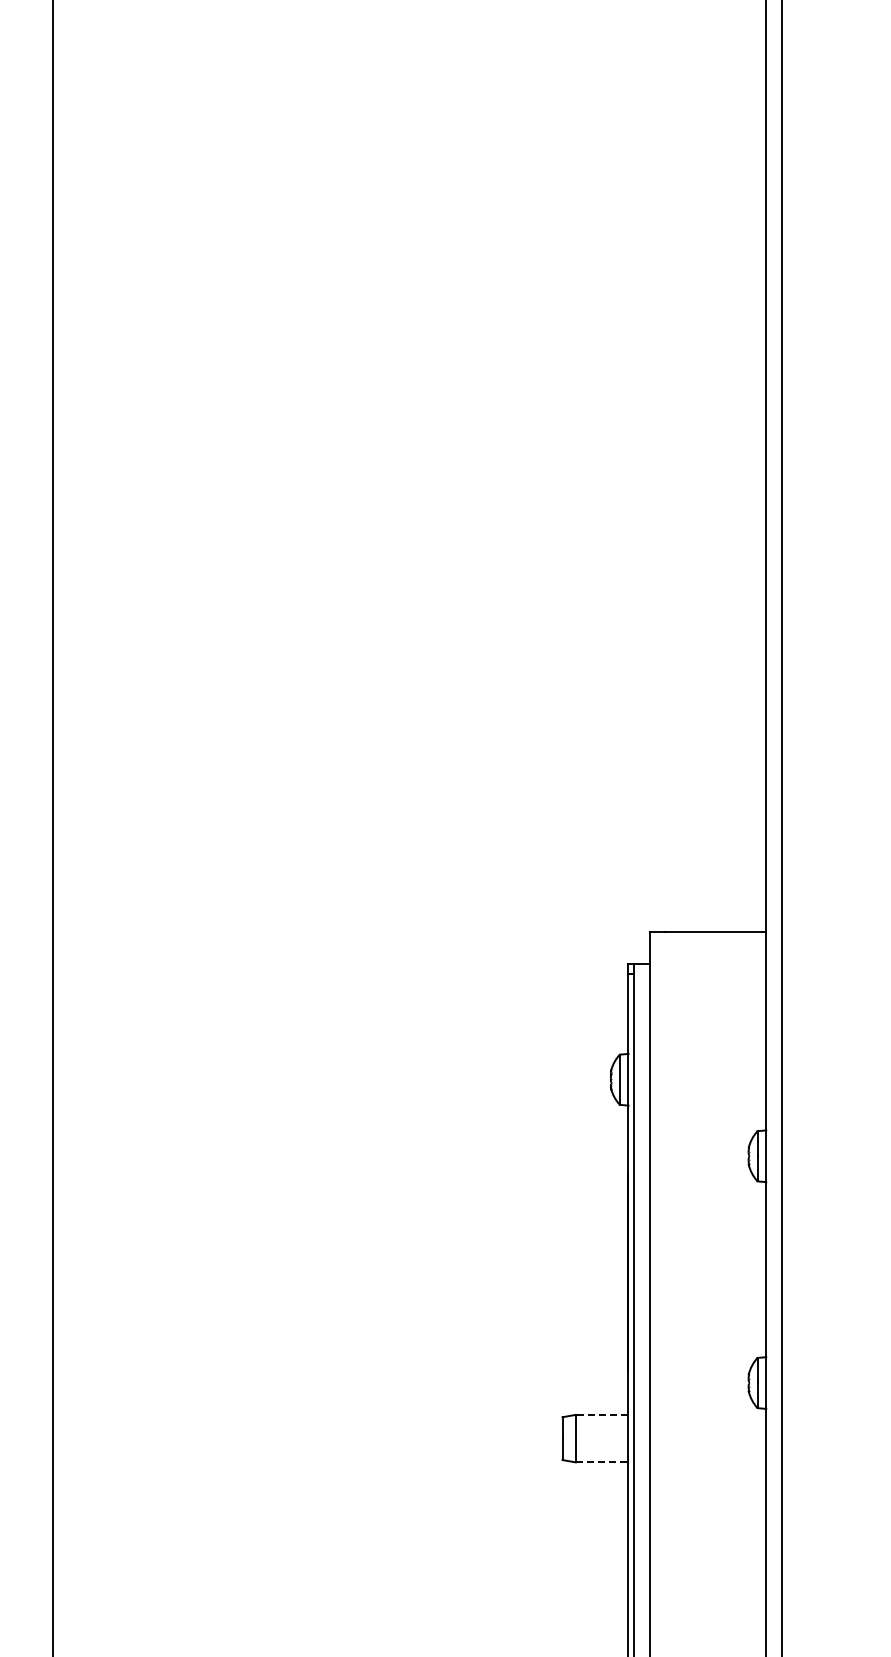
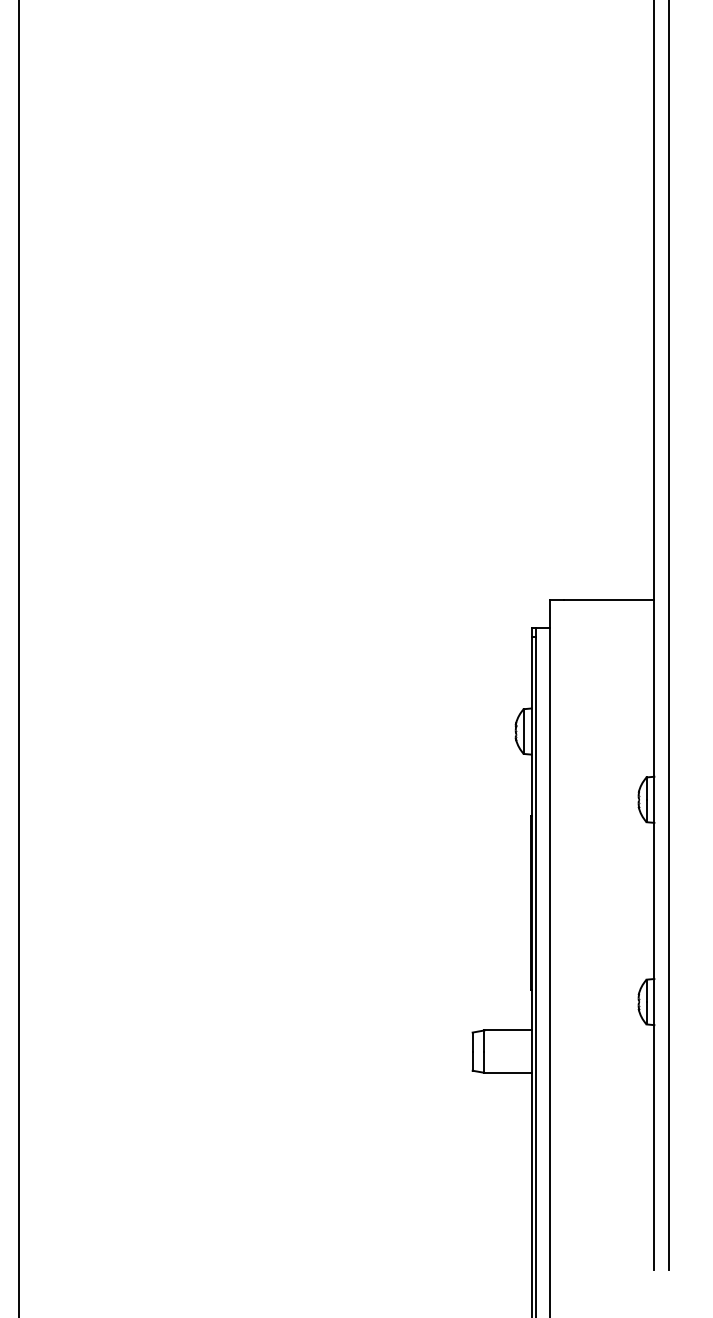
line: (601, 1414) -> (507, 1030), dashed -> solid
line: (602, 1462) -> (508, 1072), dashed -> solid

